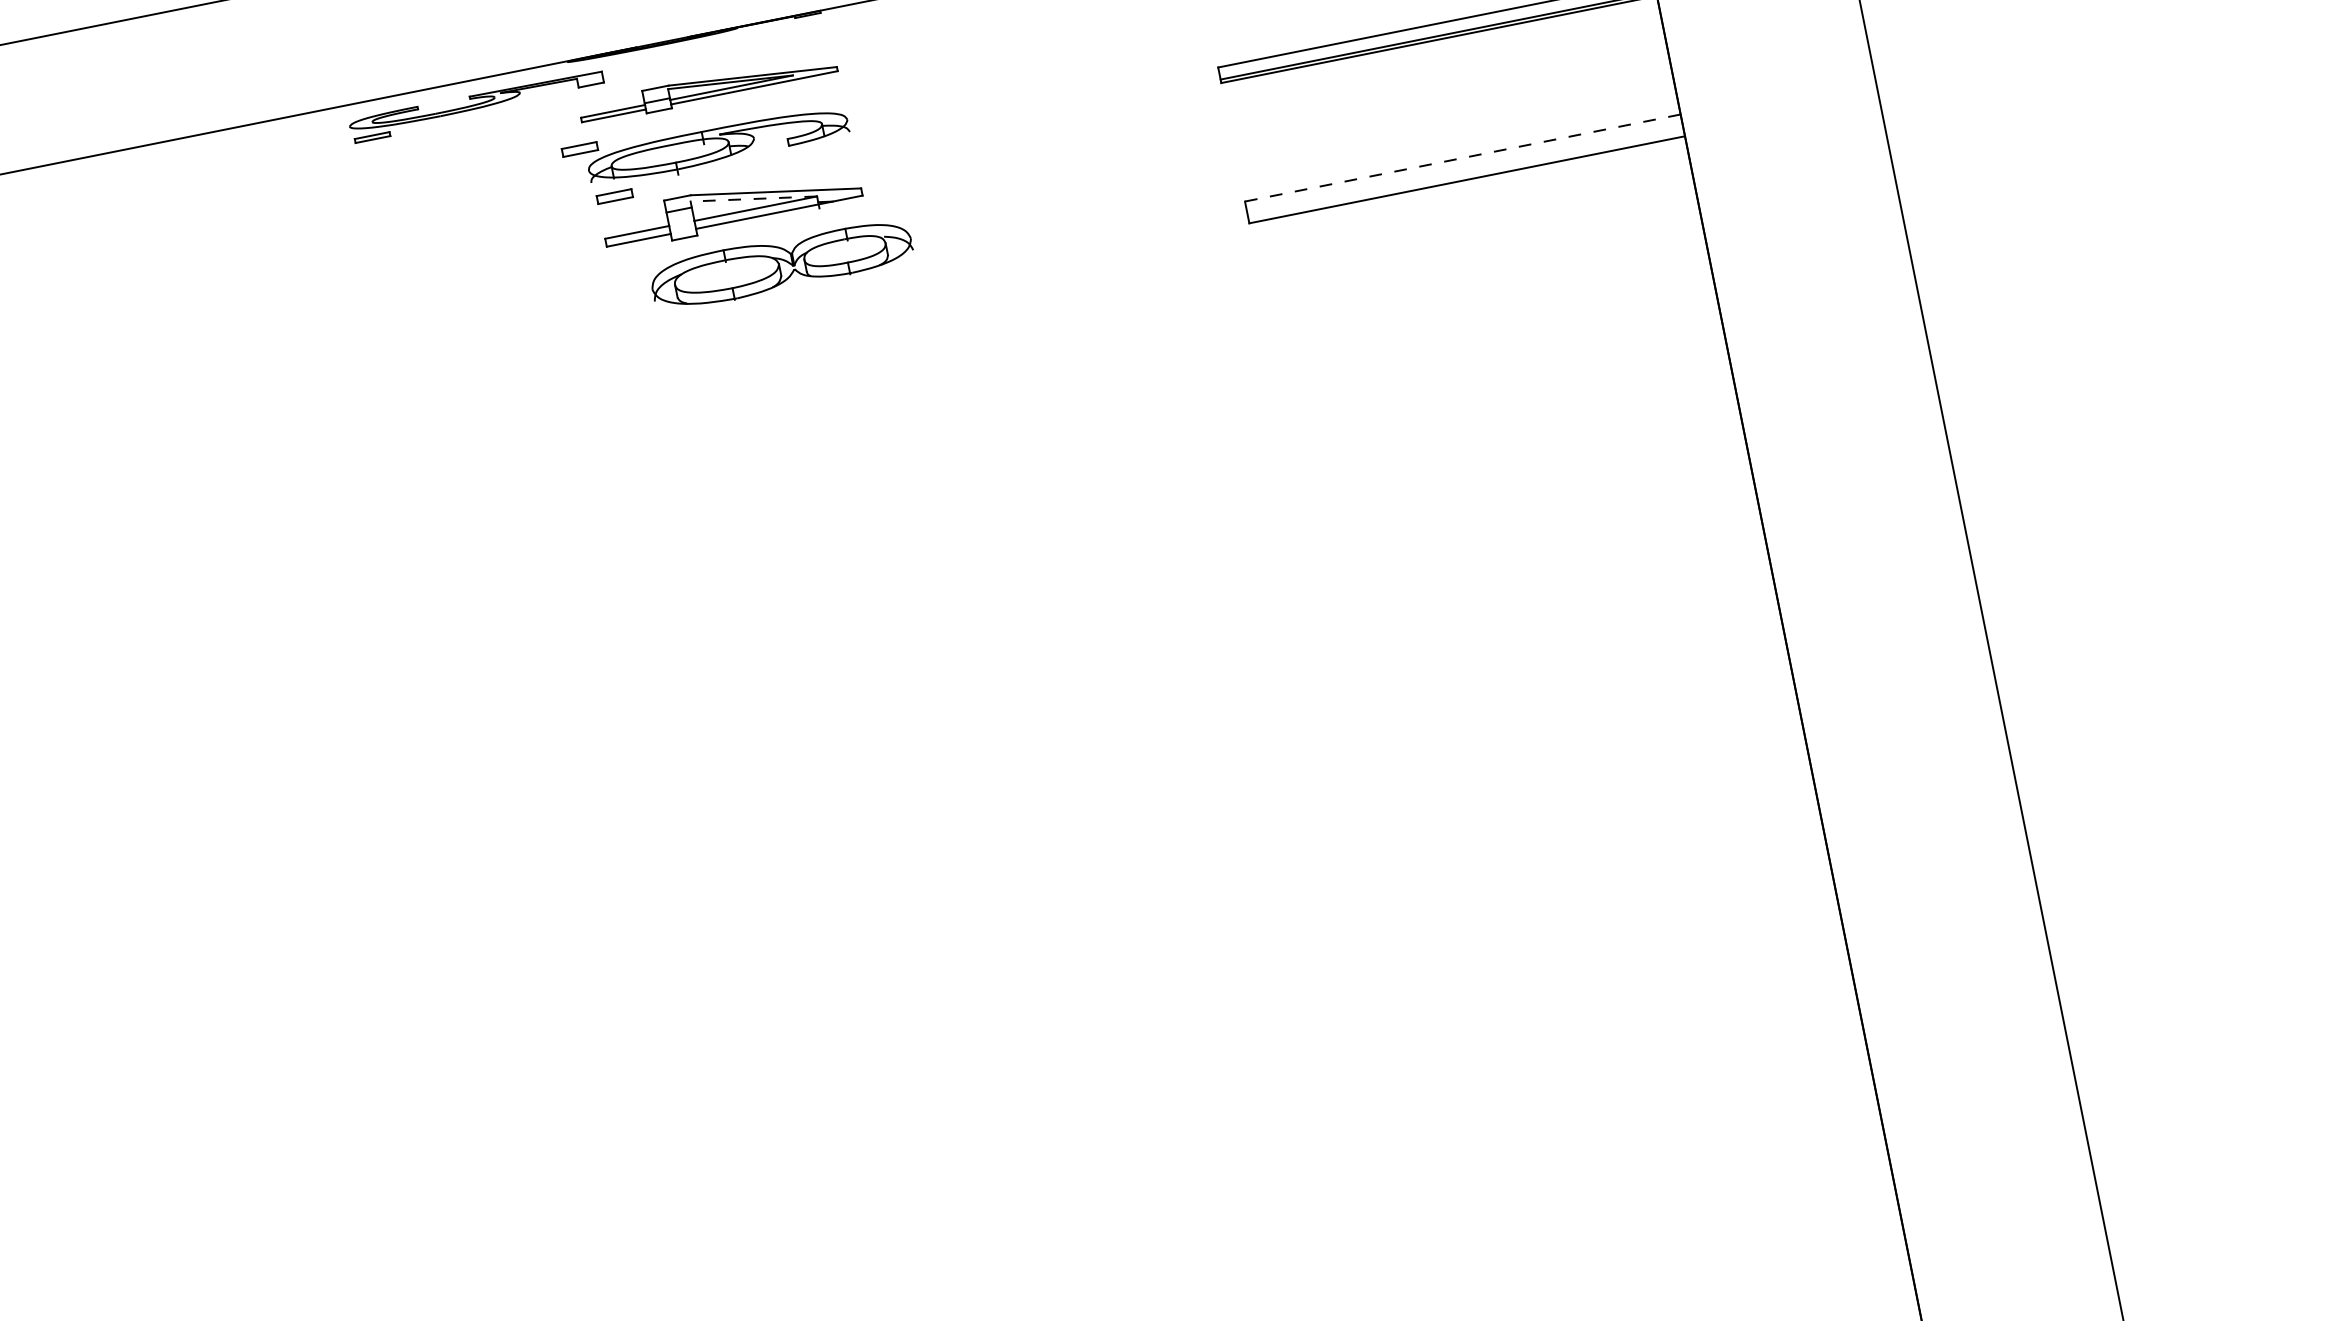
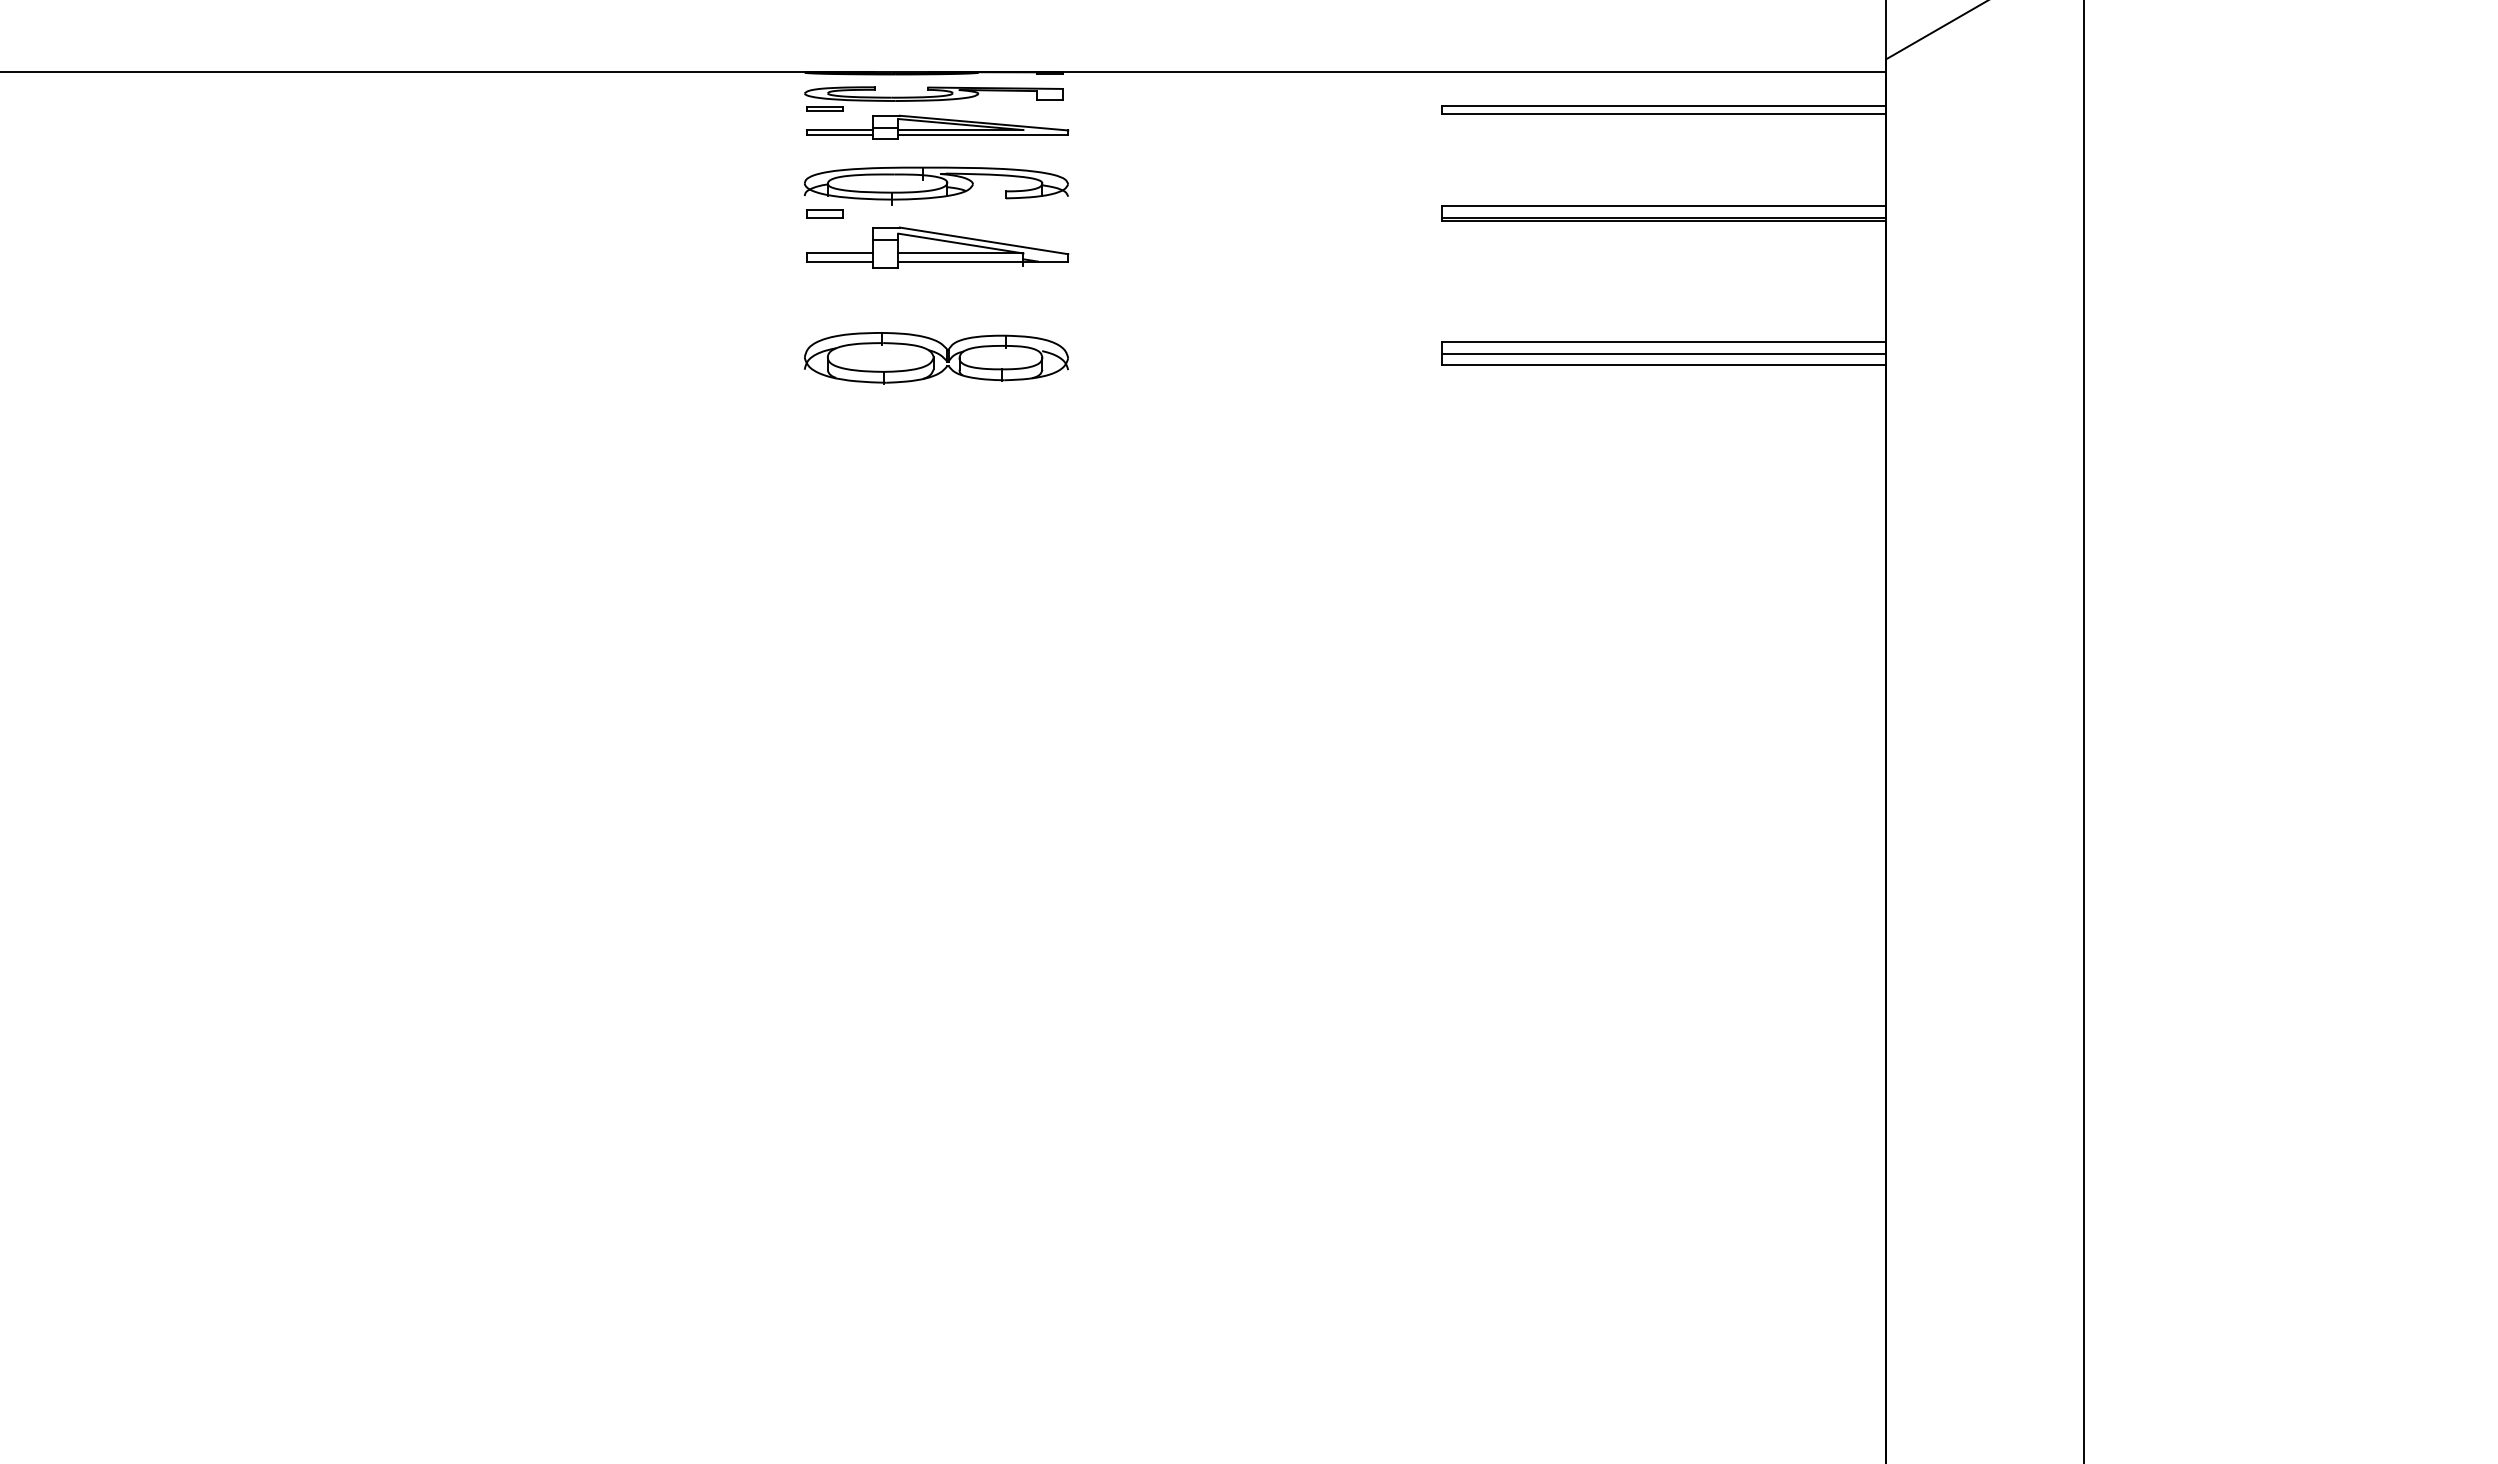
part: (476, 106) -> (933, 98), moved
part: (579, 149) -> (799, 160), removed
line: (1463, 158) -> (1664, 342), dashed -> solid
line: (1465, 169) -> (1664, 354), added
line: (753, 199) -> (960, 243), dashed -> solid
part: (781, 264) -> (936, 358), moved

